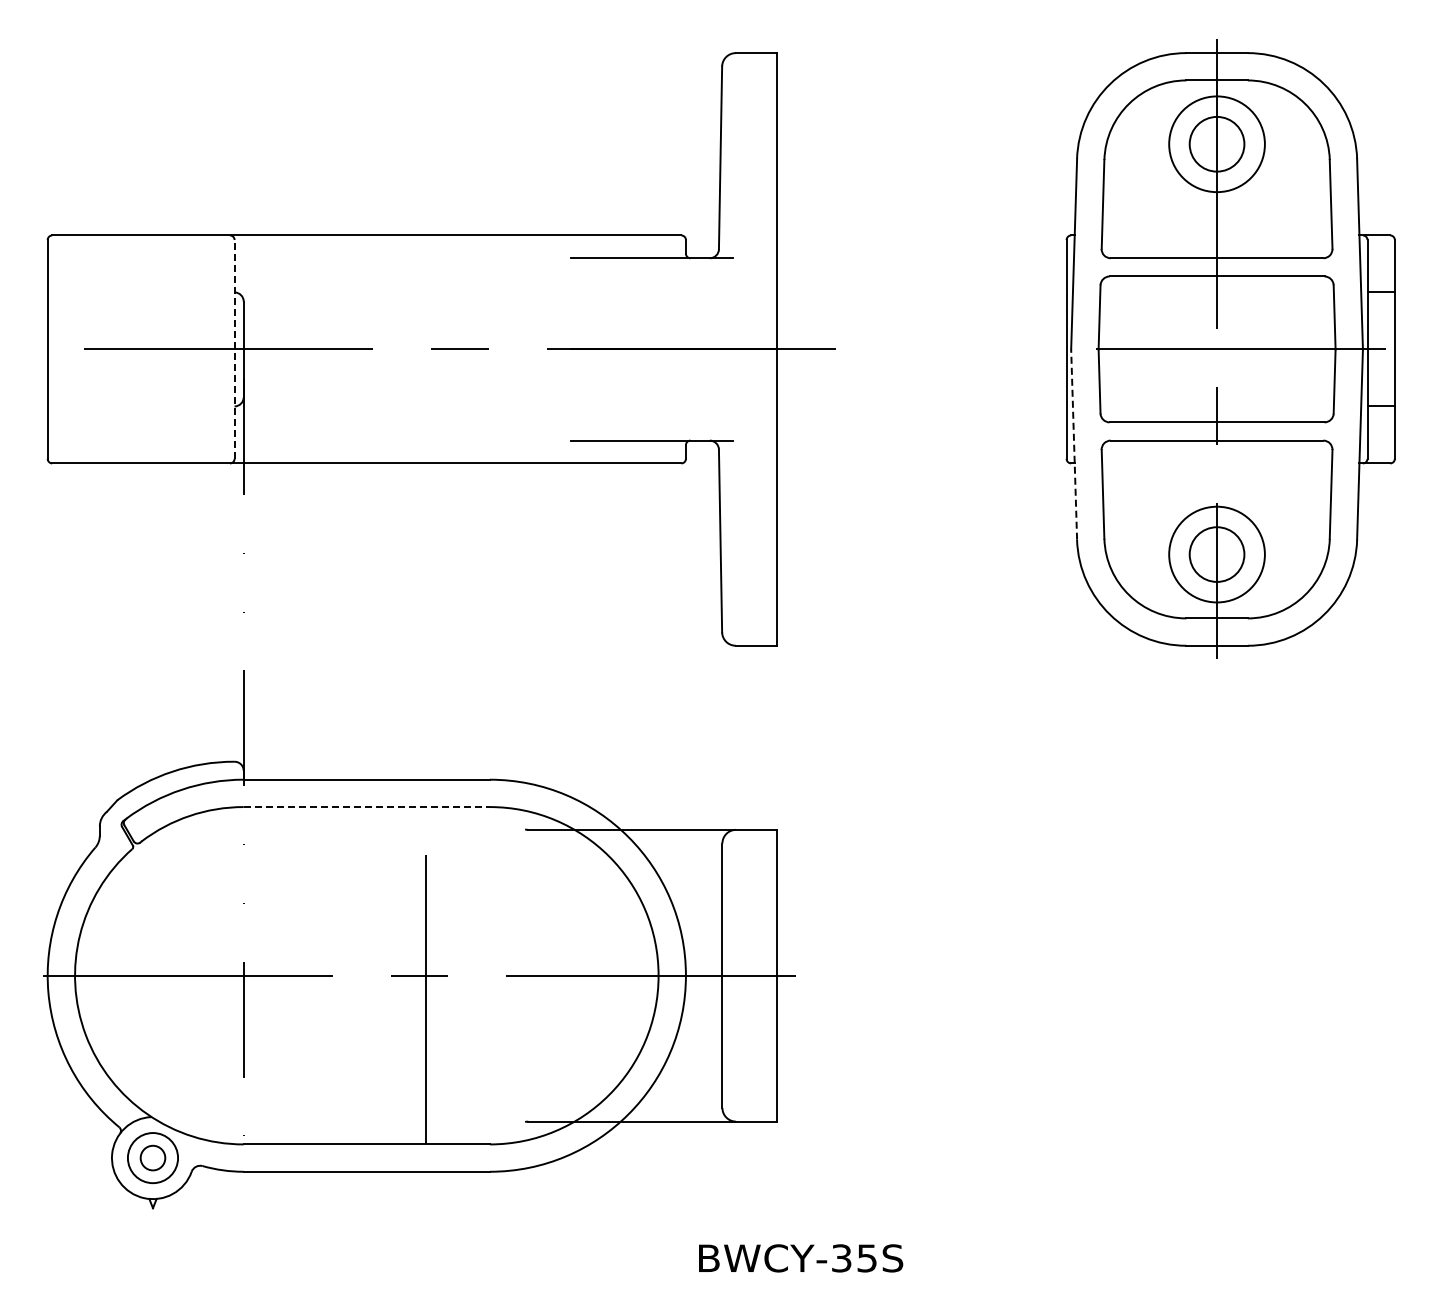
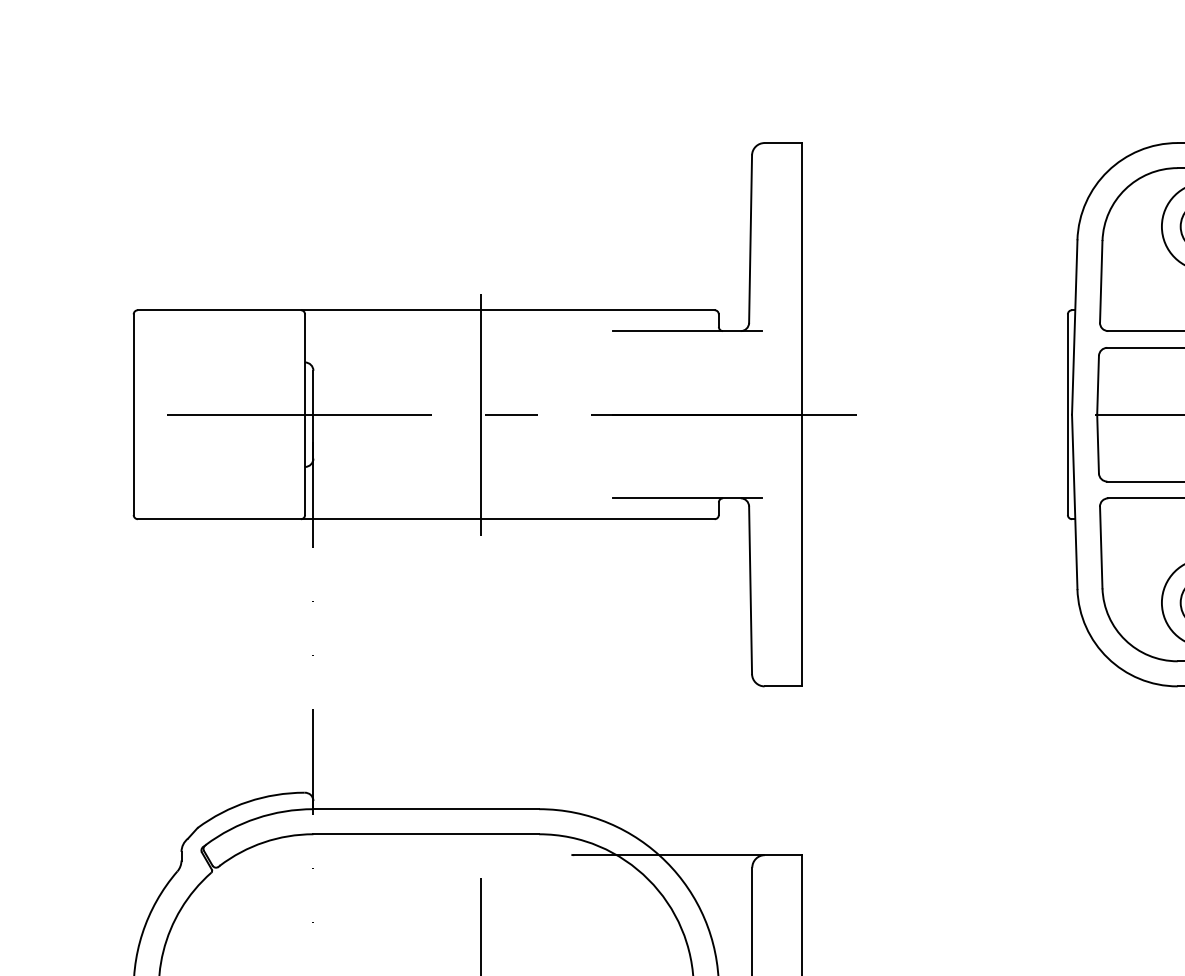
line: (234, 348) -> (304, 413), dashed -> solid
line: (426, 349) -> (480, 414), added
line: (1074, 444) -> (1075, 501), dashed -> solid
line: (367, 807) -> (426, 834), dashed -> solid

